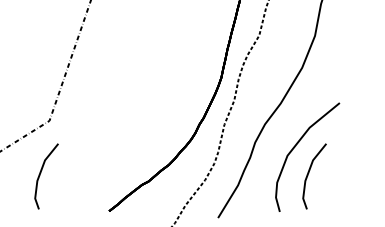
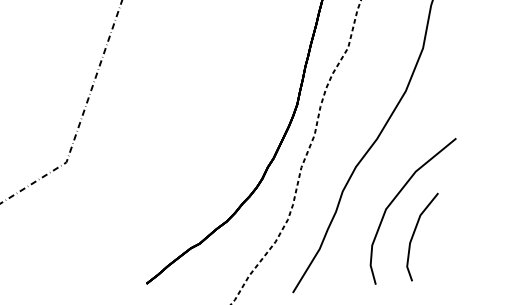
line: (41, 173) -> (55, 233), removed

